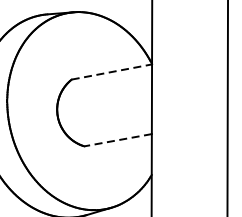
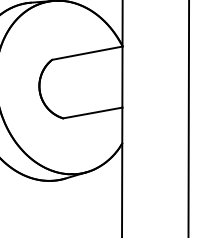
line: (112, 72) -> (87, 53), dashed -> solid
line: (117, 140) -> (92, 113), dashed -> solid

